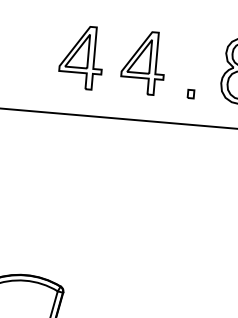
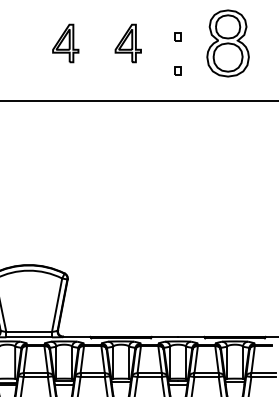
part: (81, 57) -> (65, 43), size x0.6
part: (193, 60) -> (177, 36), added
part: (143, 62) -> (128, 43), size x0.6

